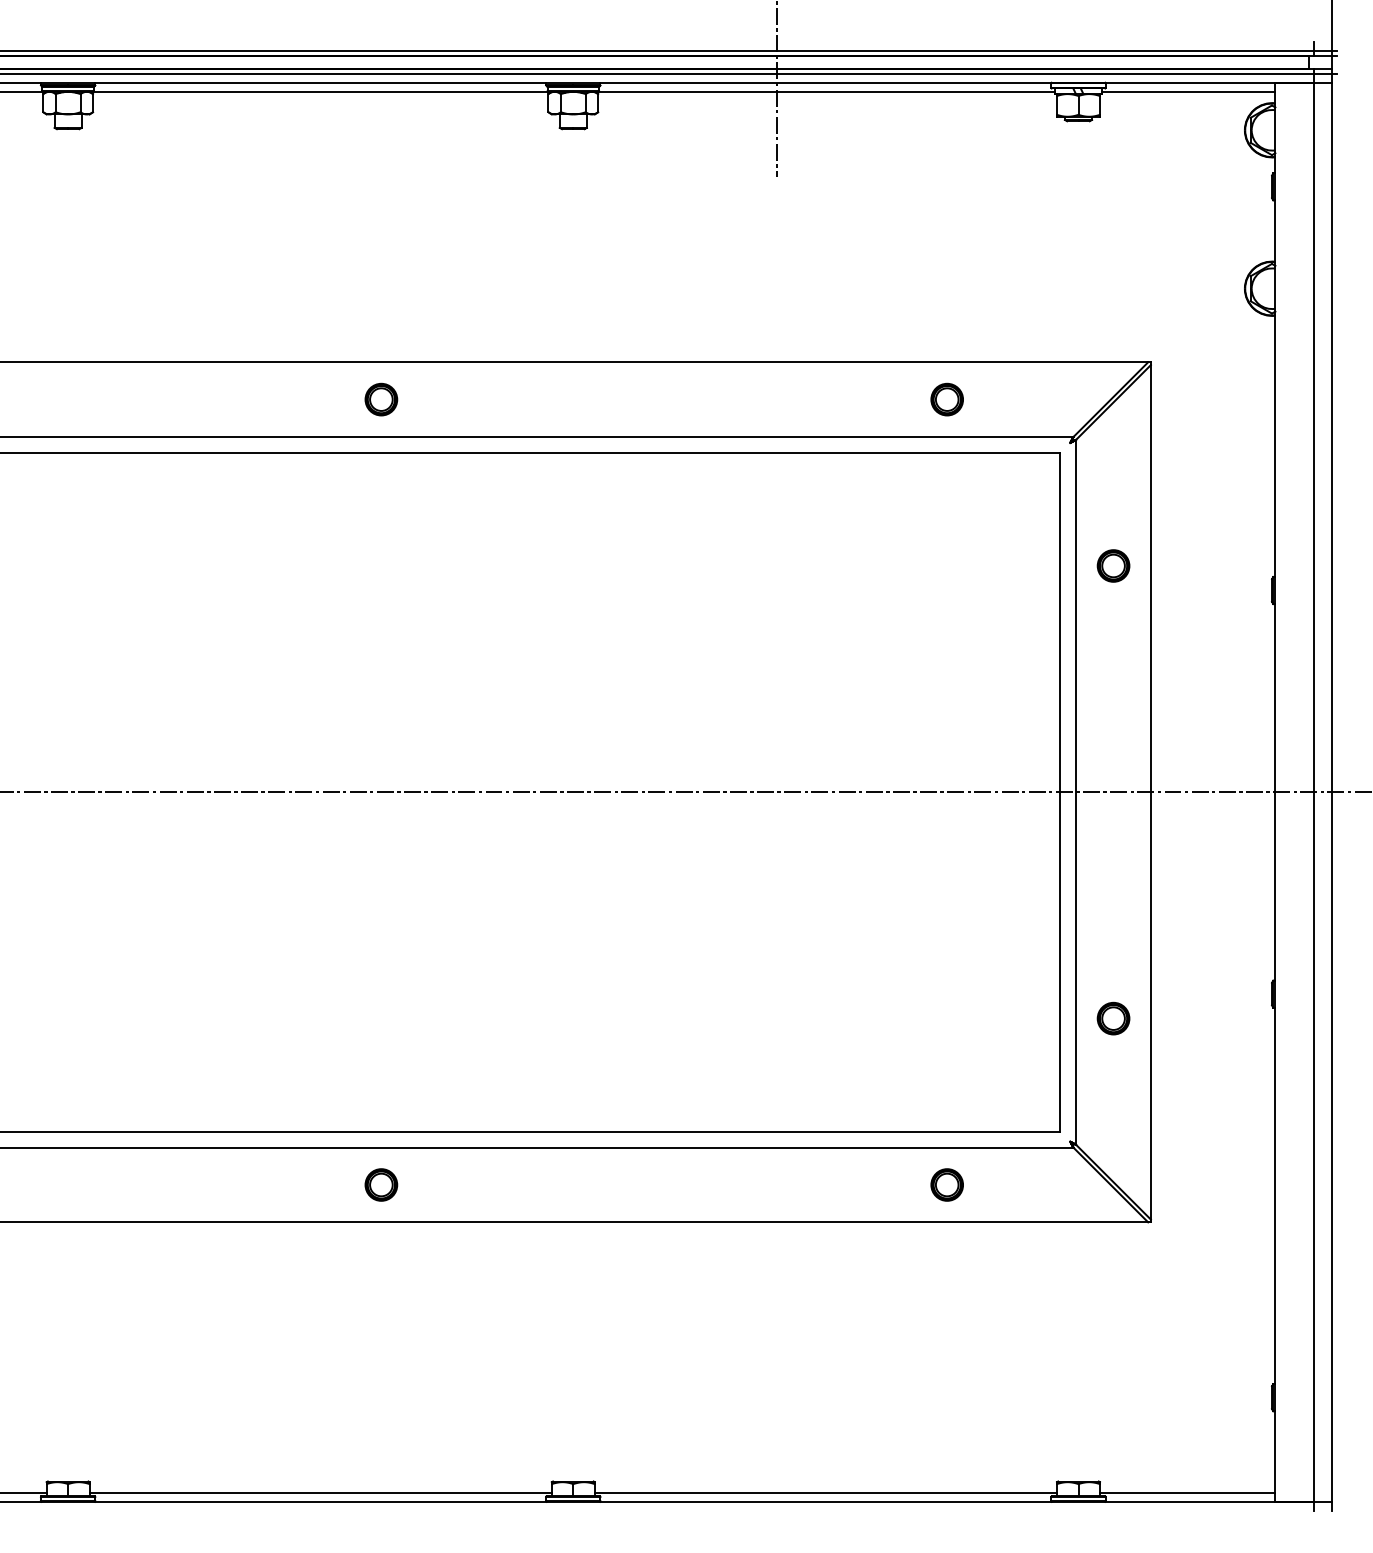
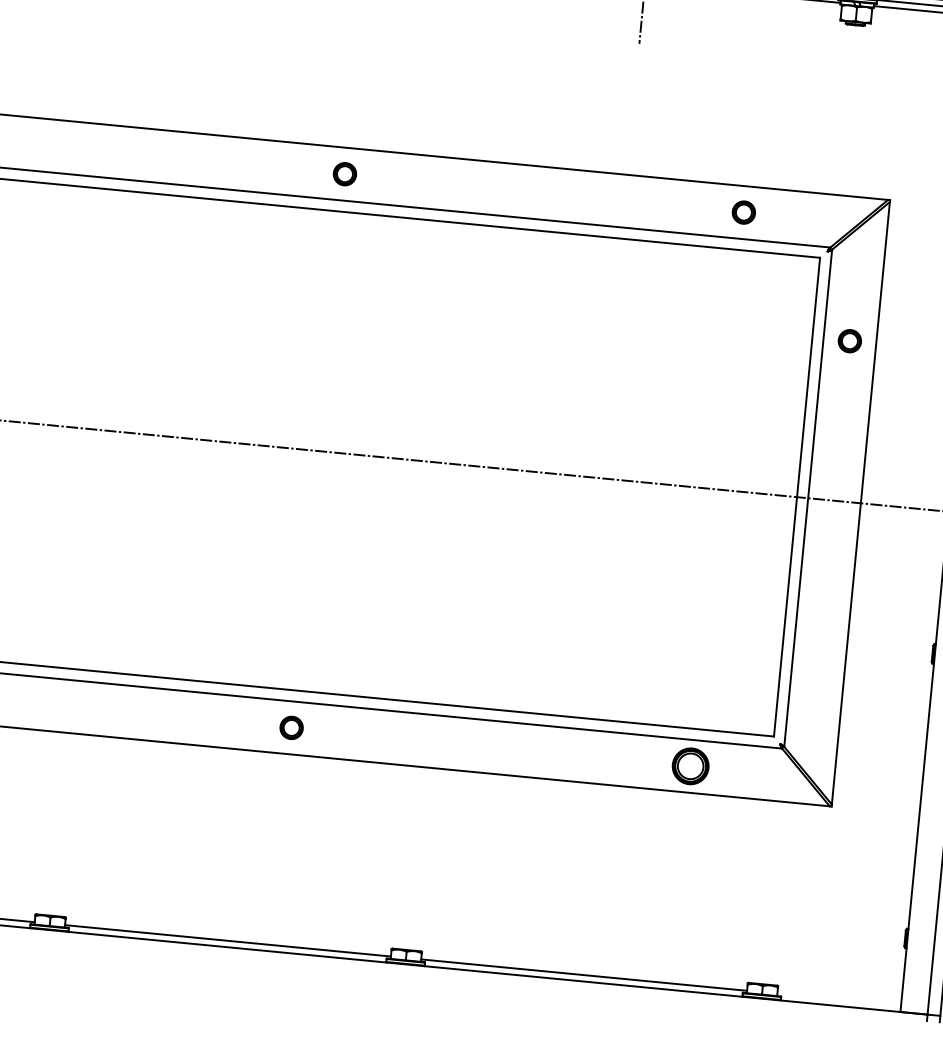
part: (1113, 1018) -> (819, 660), removed
part: (946, 1184) -> (690, 765), size x1.6
line: (1187, 1492) -> (839, 999), removed

